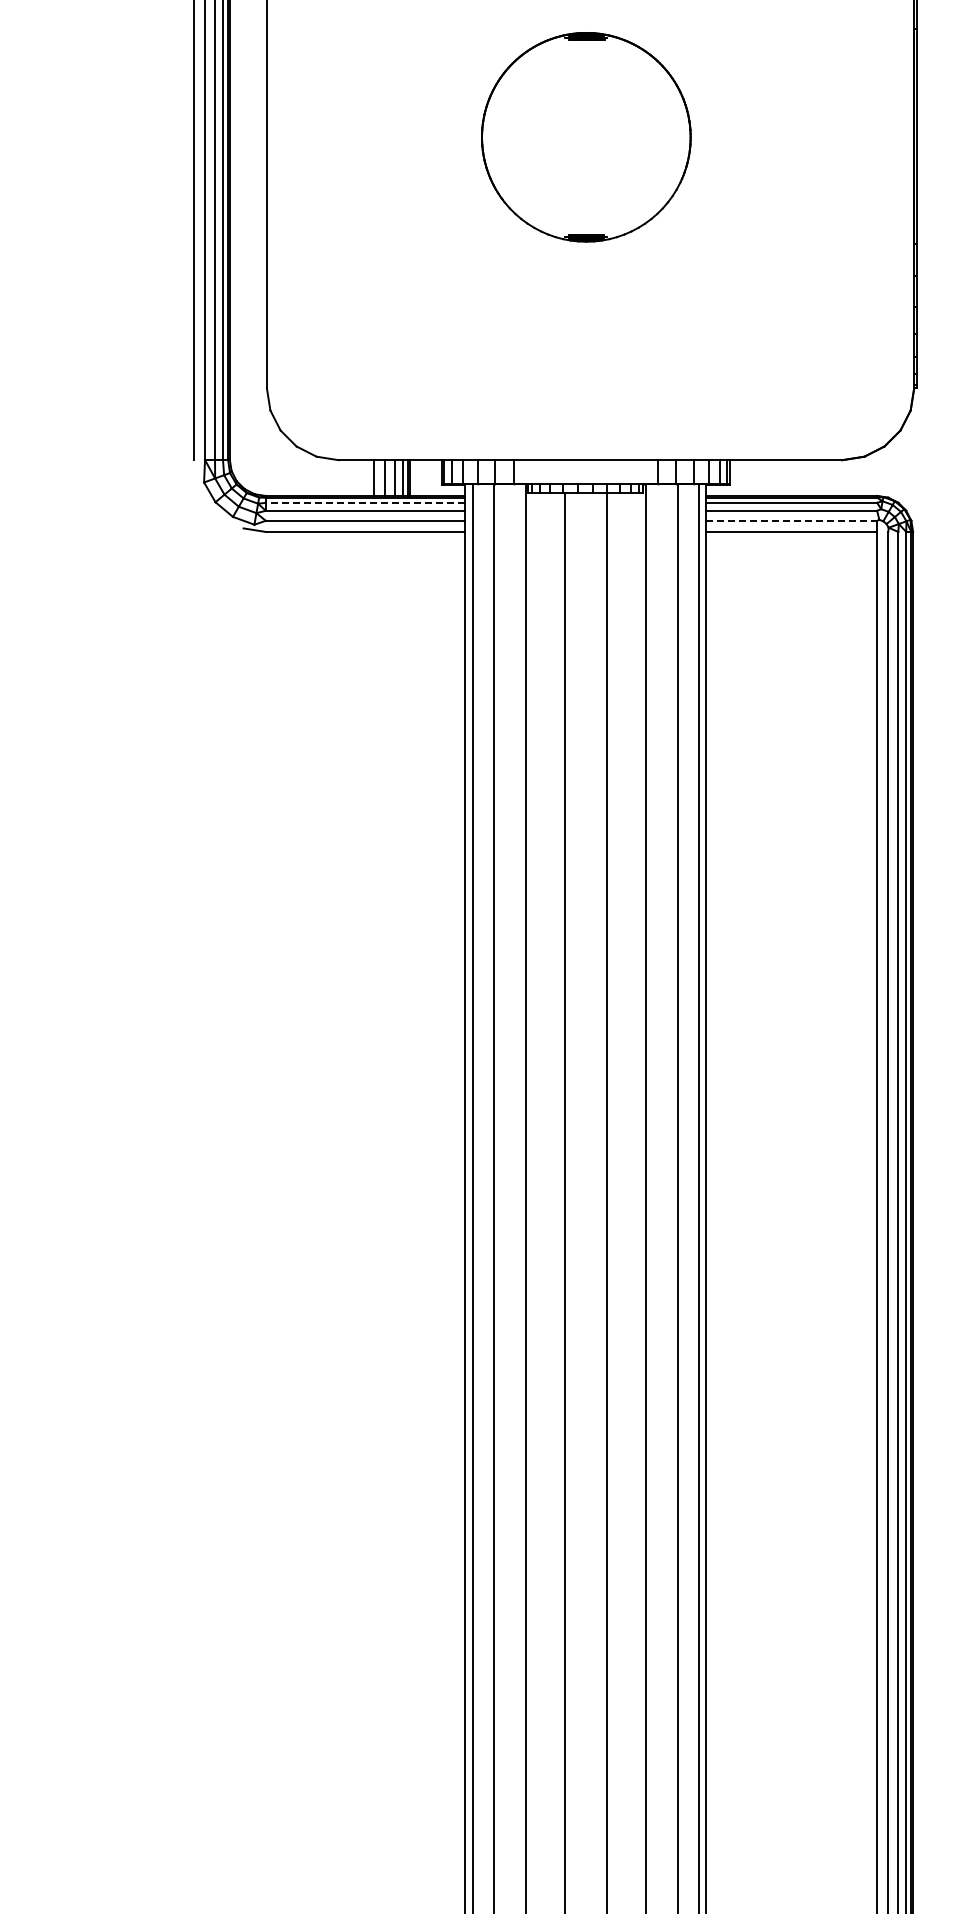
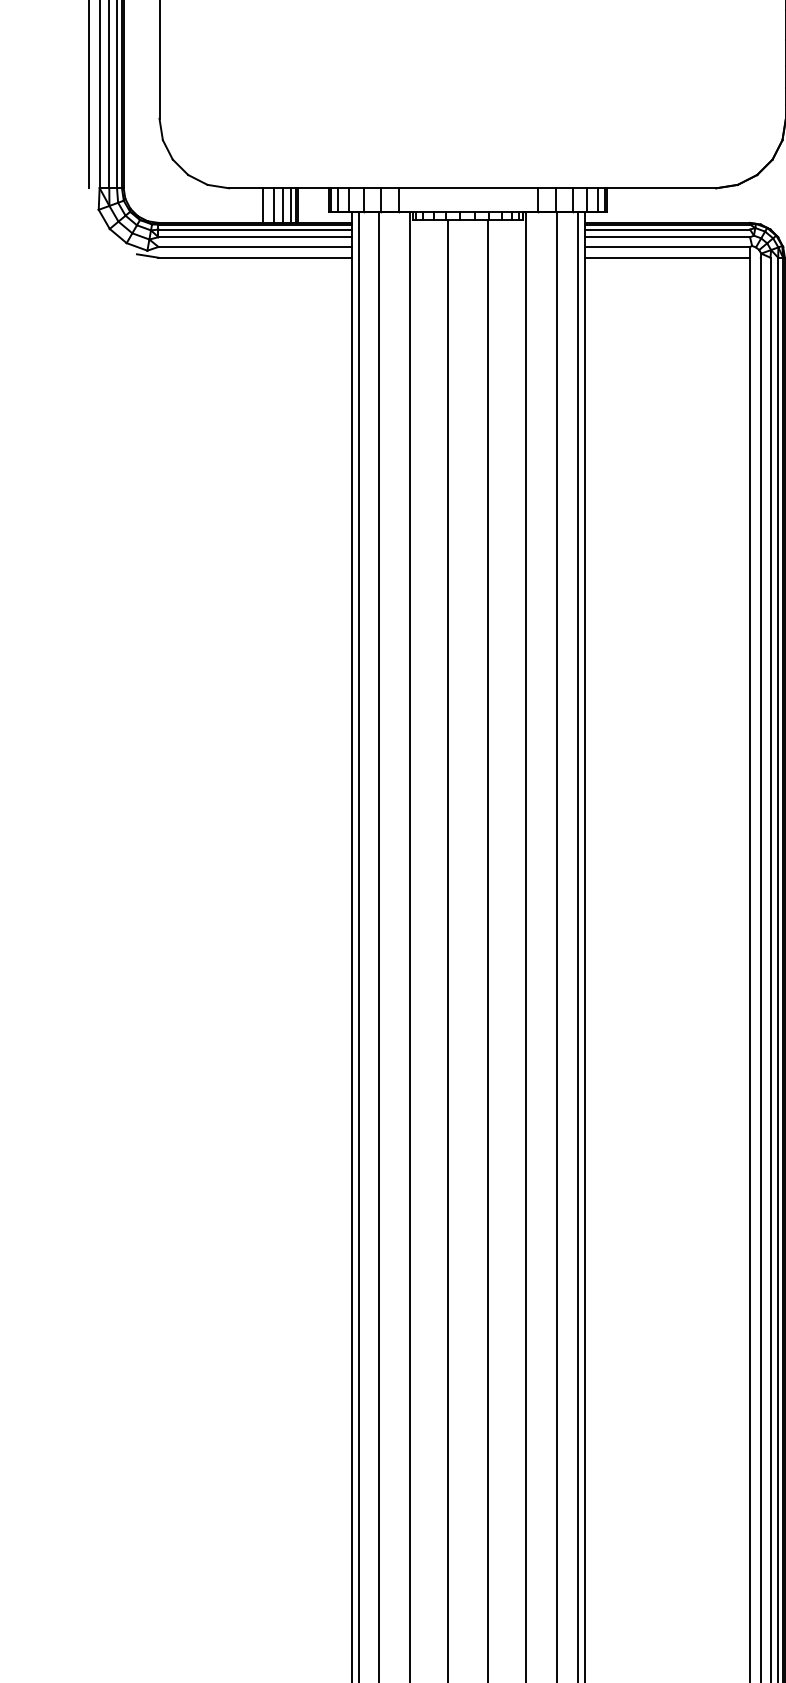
line: (365, 502) -> (254, 229), dashed -> solid
line: (792, 520) -> (668, 246), dashed -> solid

